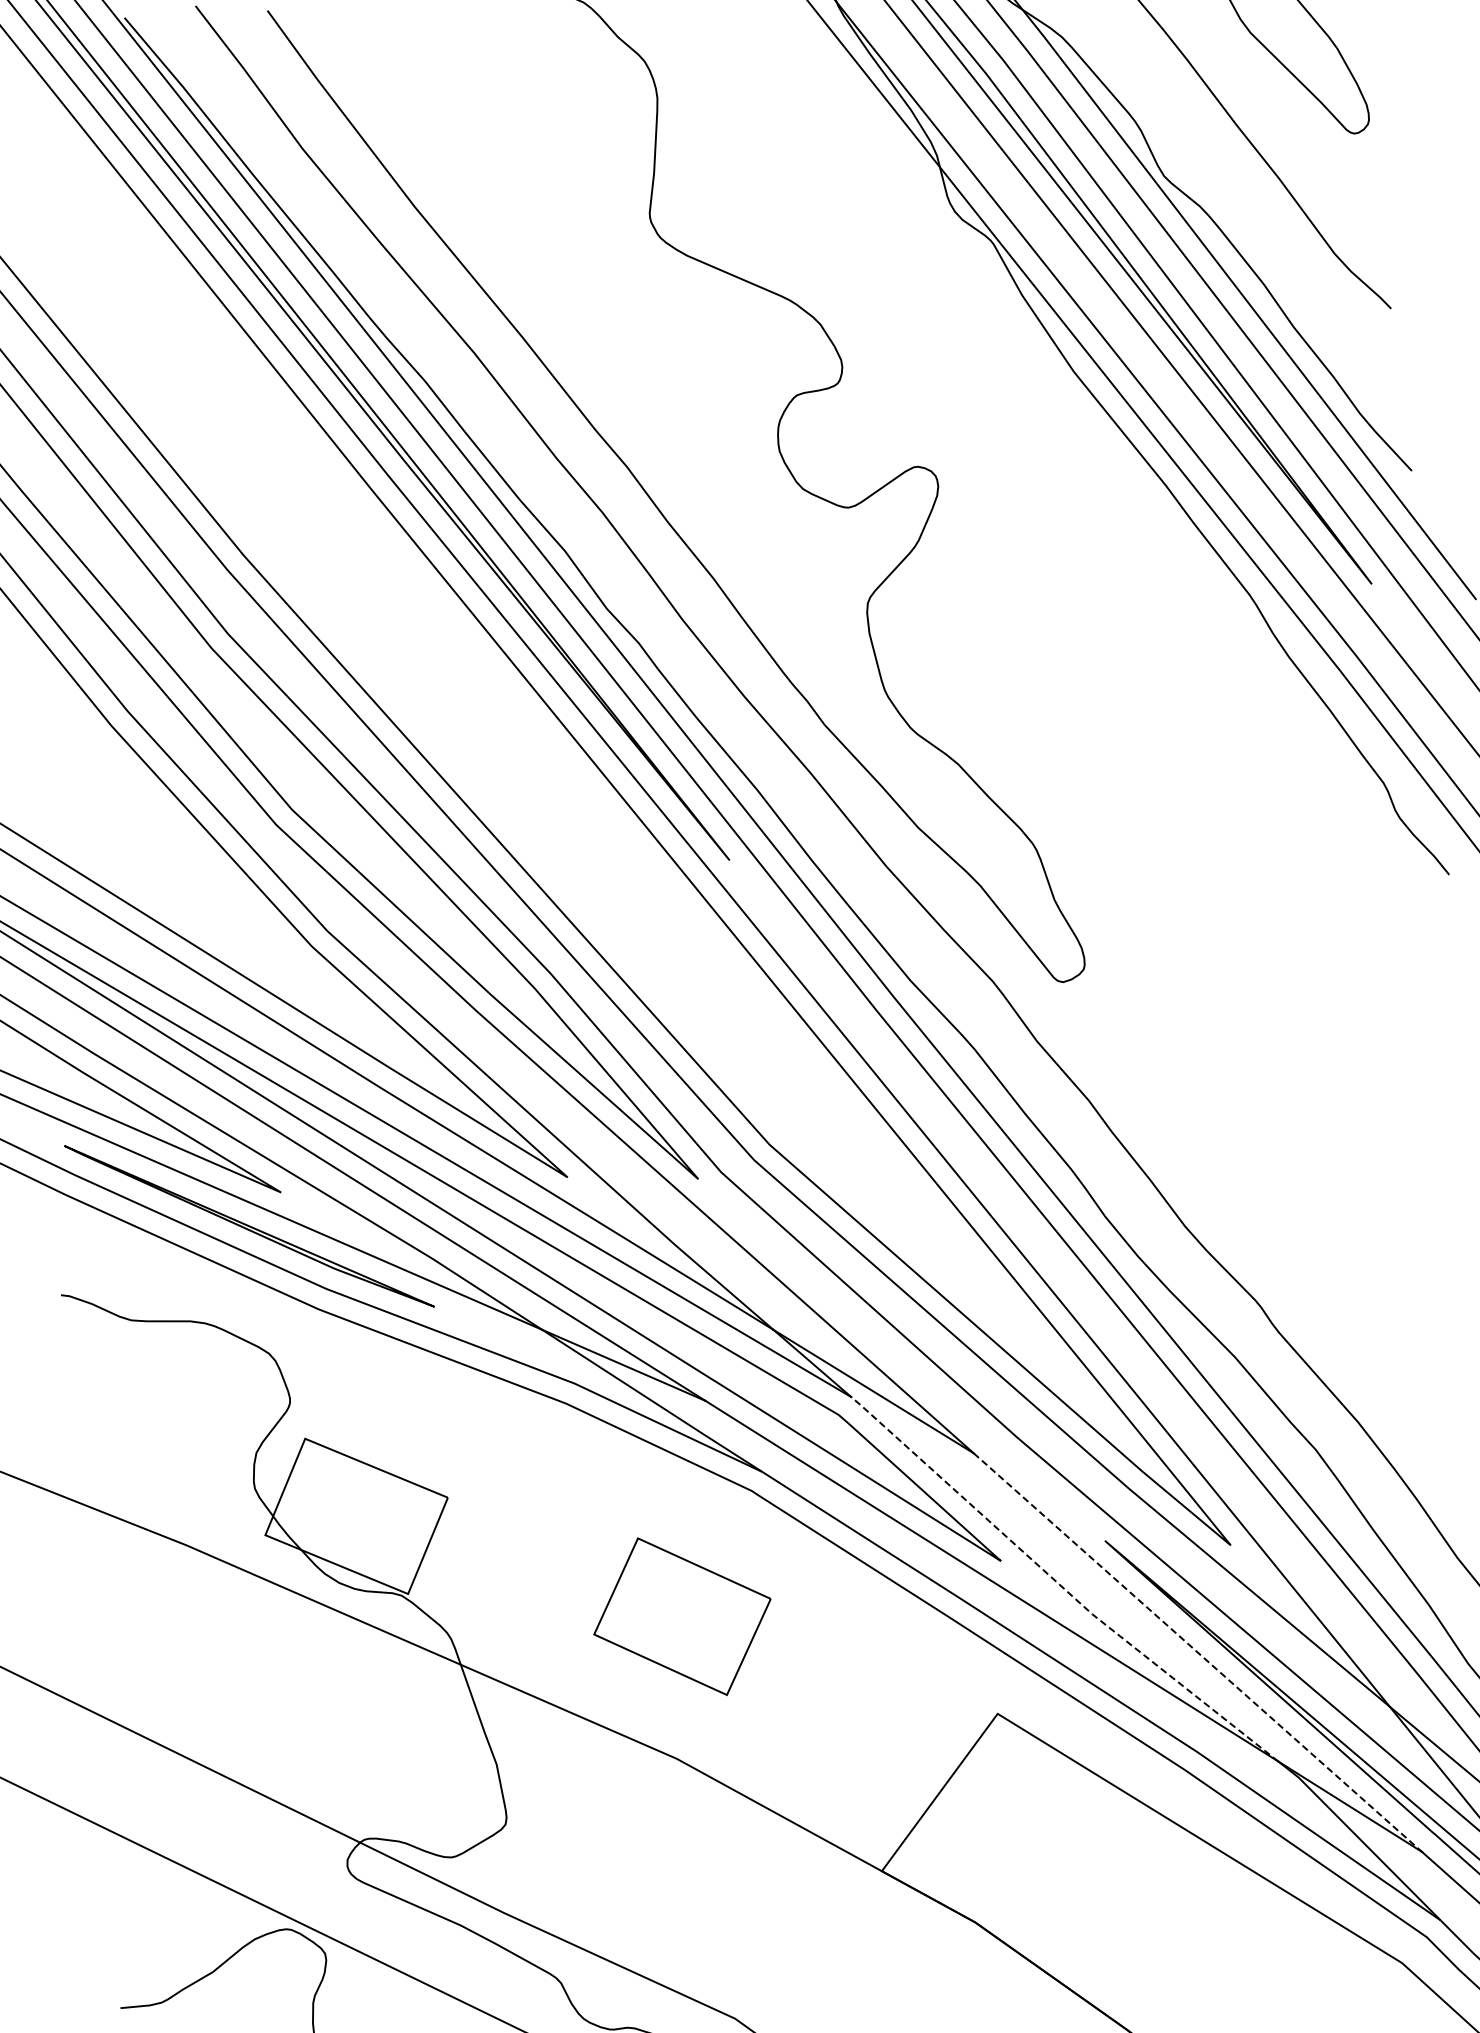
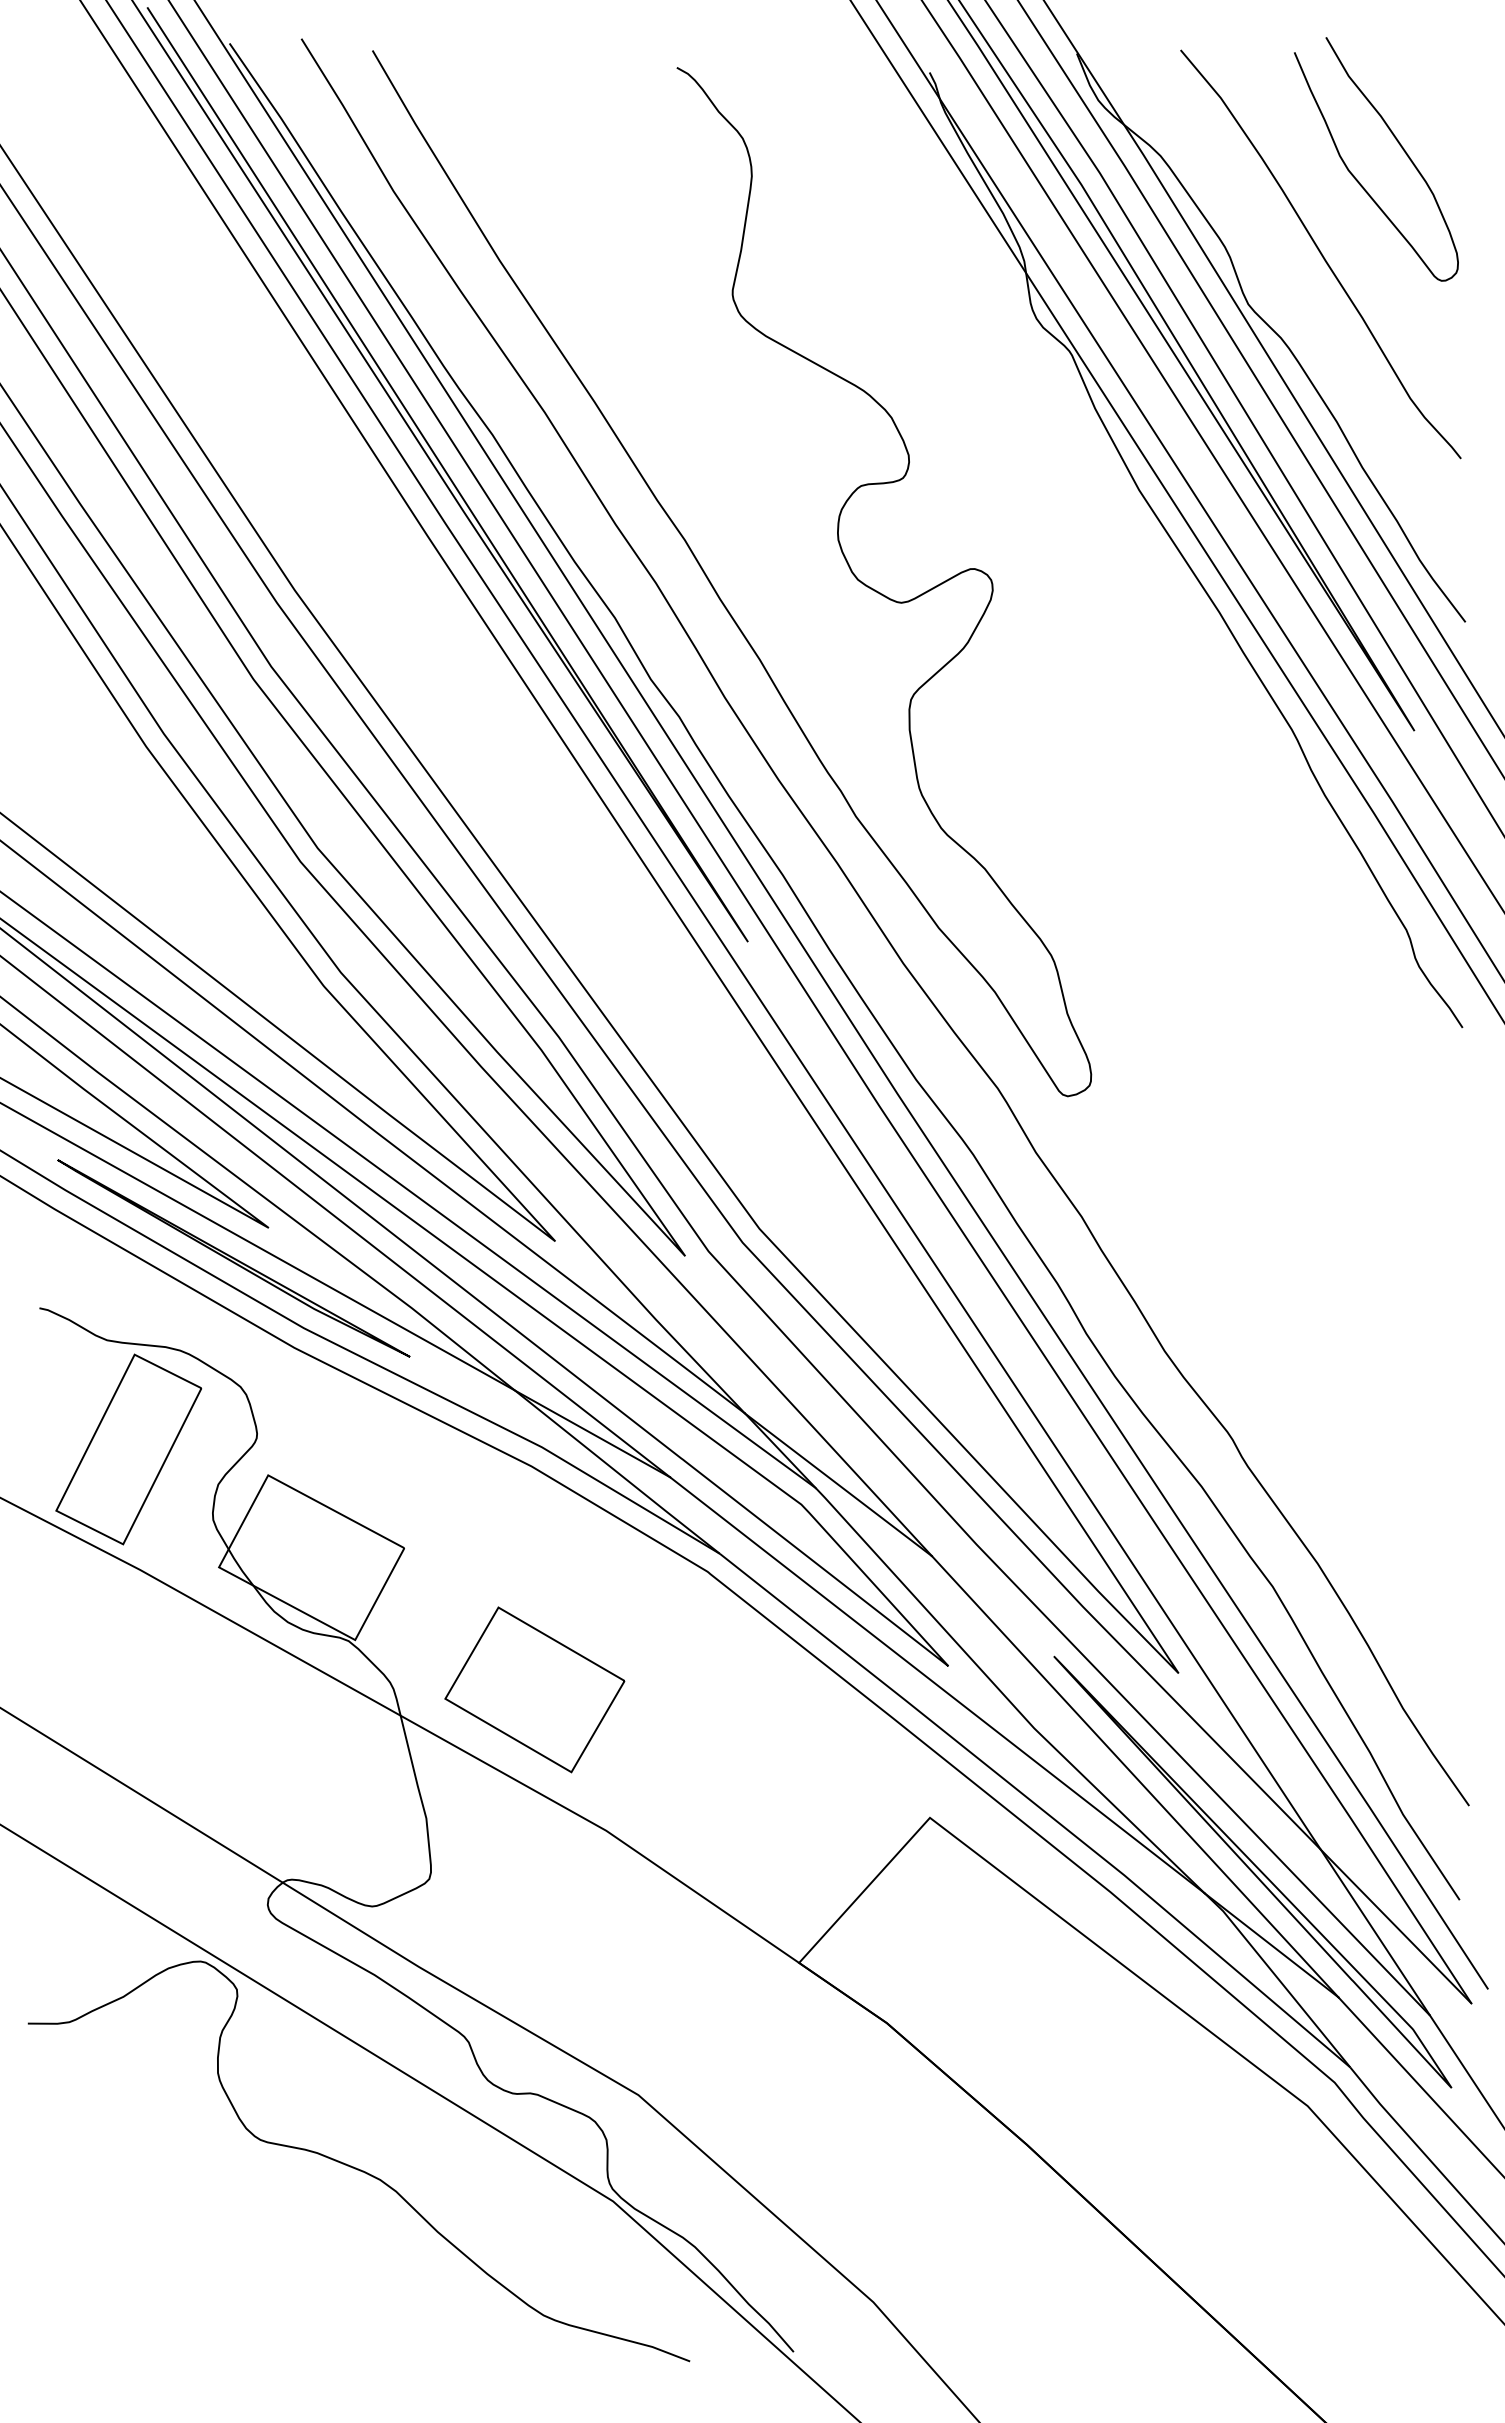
part: (163, 1426) -> (128, 1449), added
line: (1059, 1584) -> (1004, 1695), dashed -> solid
part: (681, 1616) -> (534, 1689), moved
line: (1198, 1652) -> (1135, 1776), dashed -> solid

